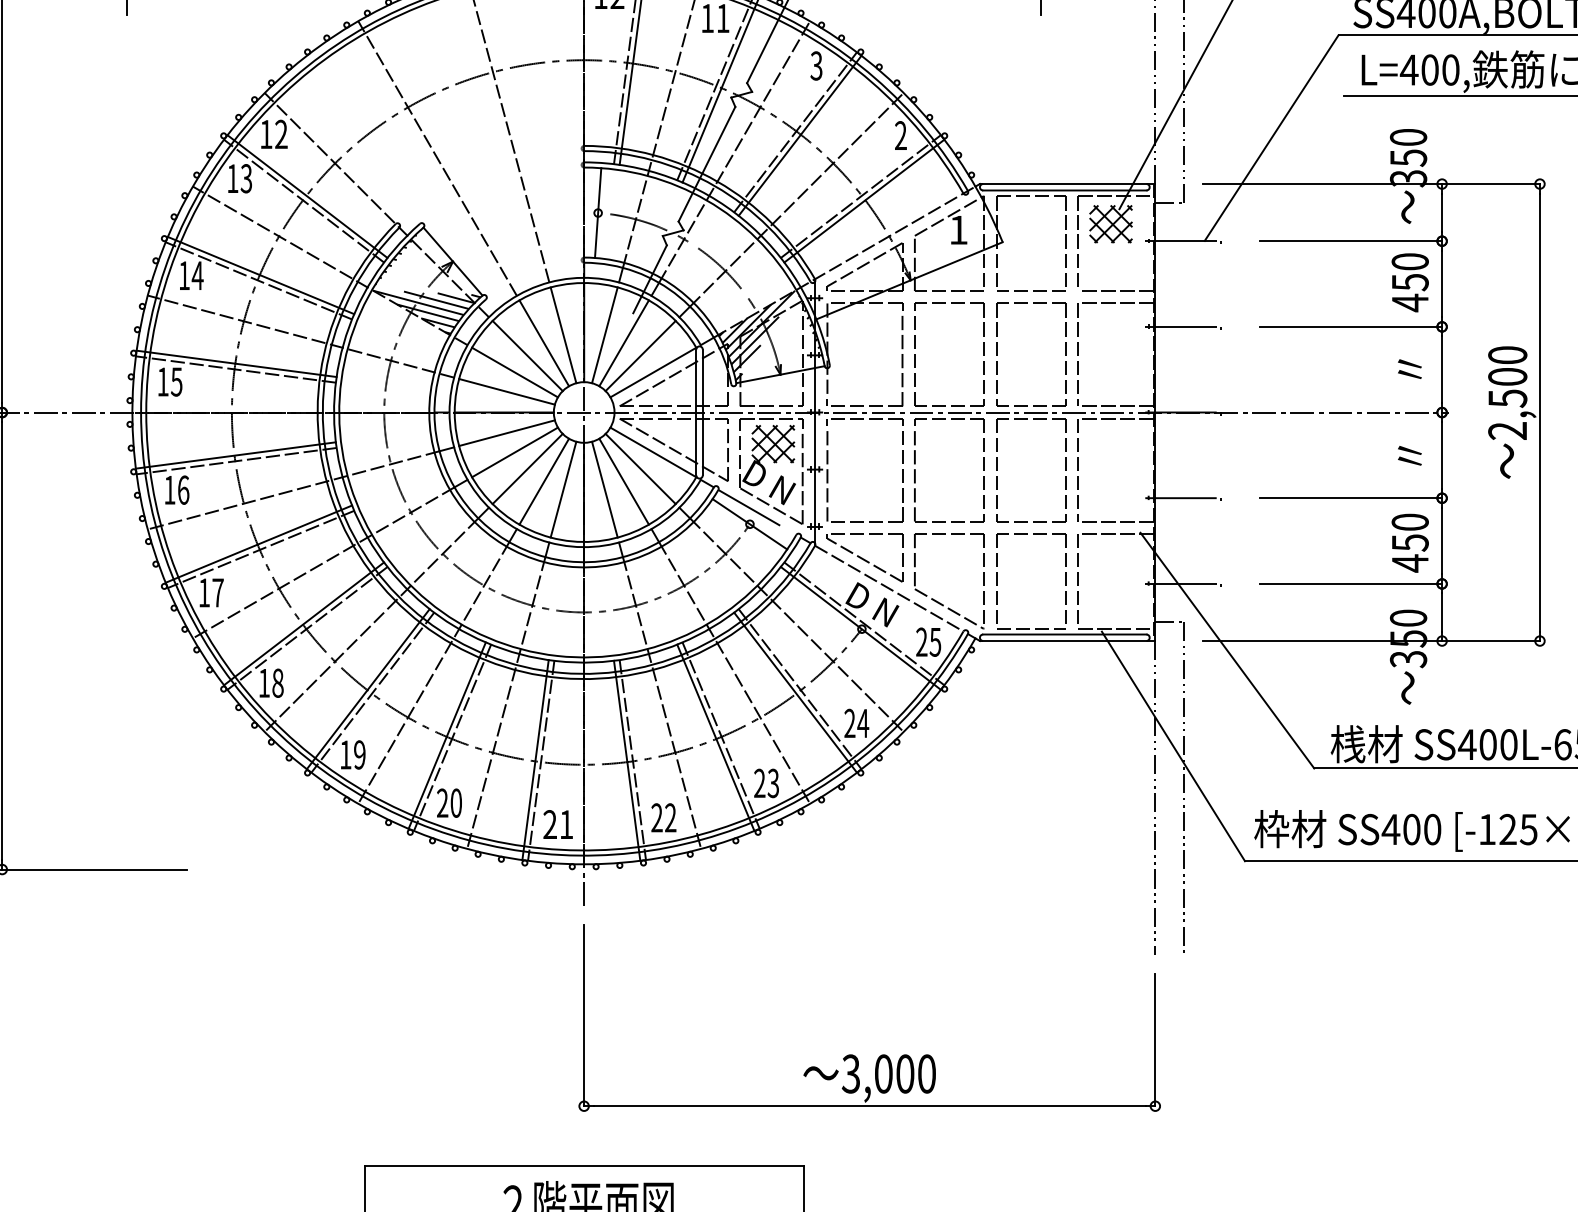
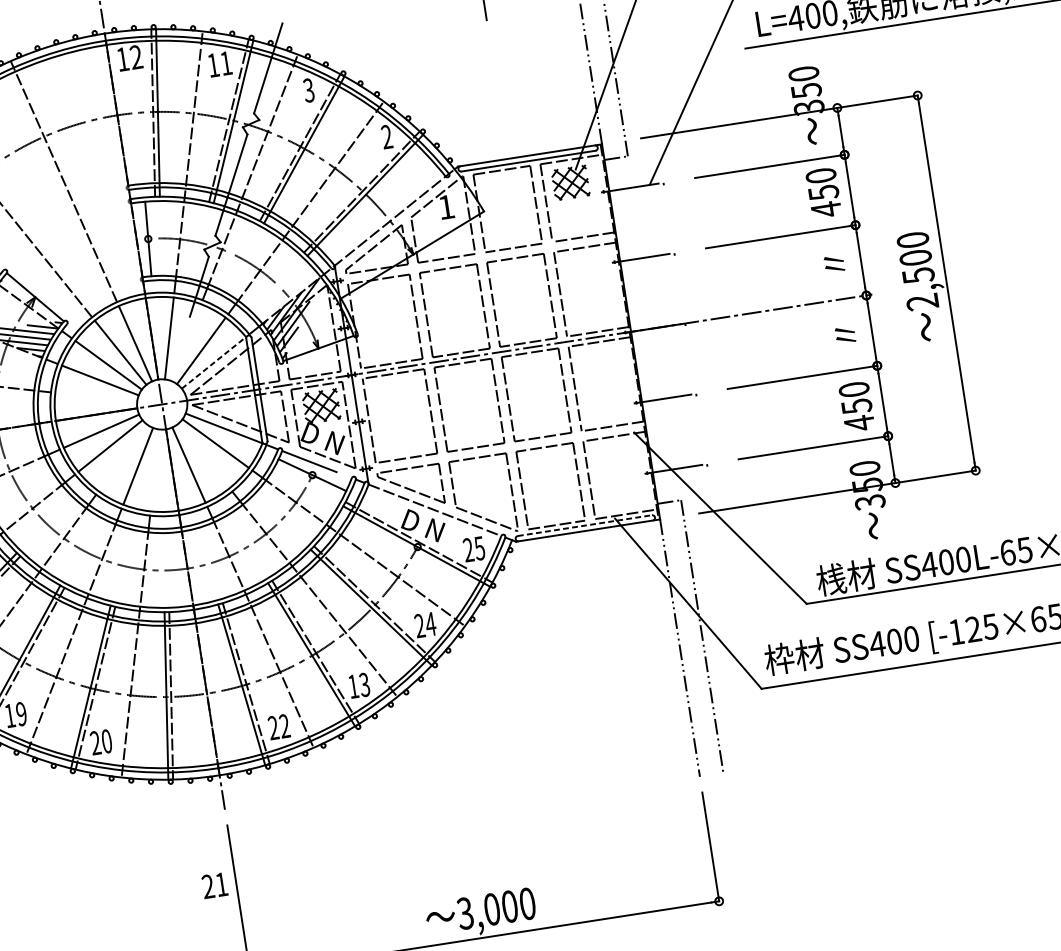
line: (623, 343) -> (185, 342), removed
line: (653, 372) -> (214, 362), solid -> dashed
line: (506, 391) -> (95, 397), removed
line: (527, 468) -> (122, 457), removed
line: (623, 481) -> (203, 456), removed
line: (563, 489) -> (155, 470), removed
line: (1064, 634) -> (584, 525), solid -> dashed
text: (759, 782) -> (353, 685), 23 -> 13
text: (557, 824) -> (214, 885), moved

